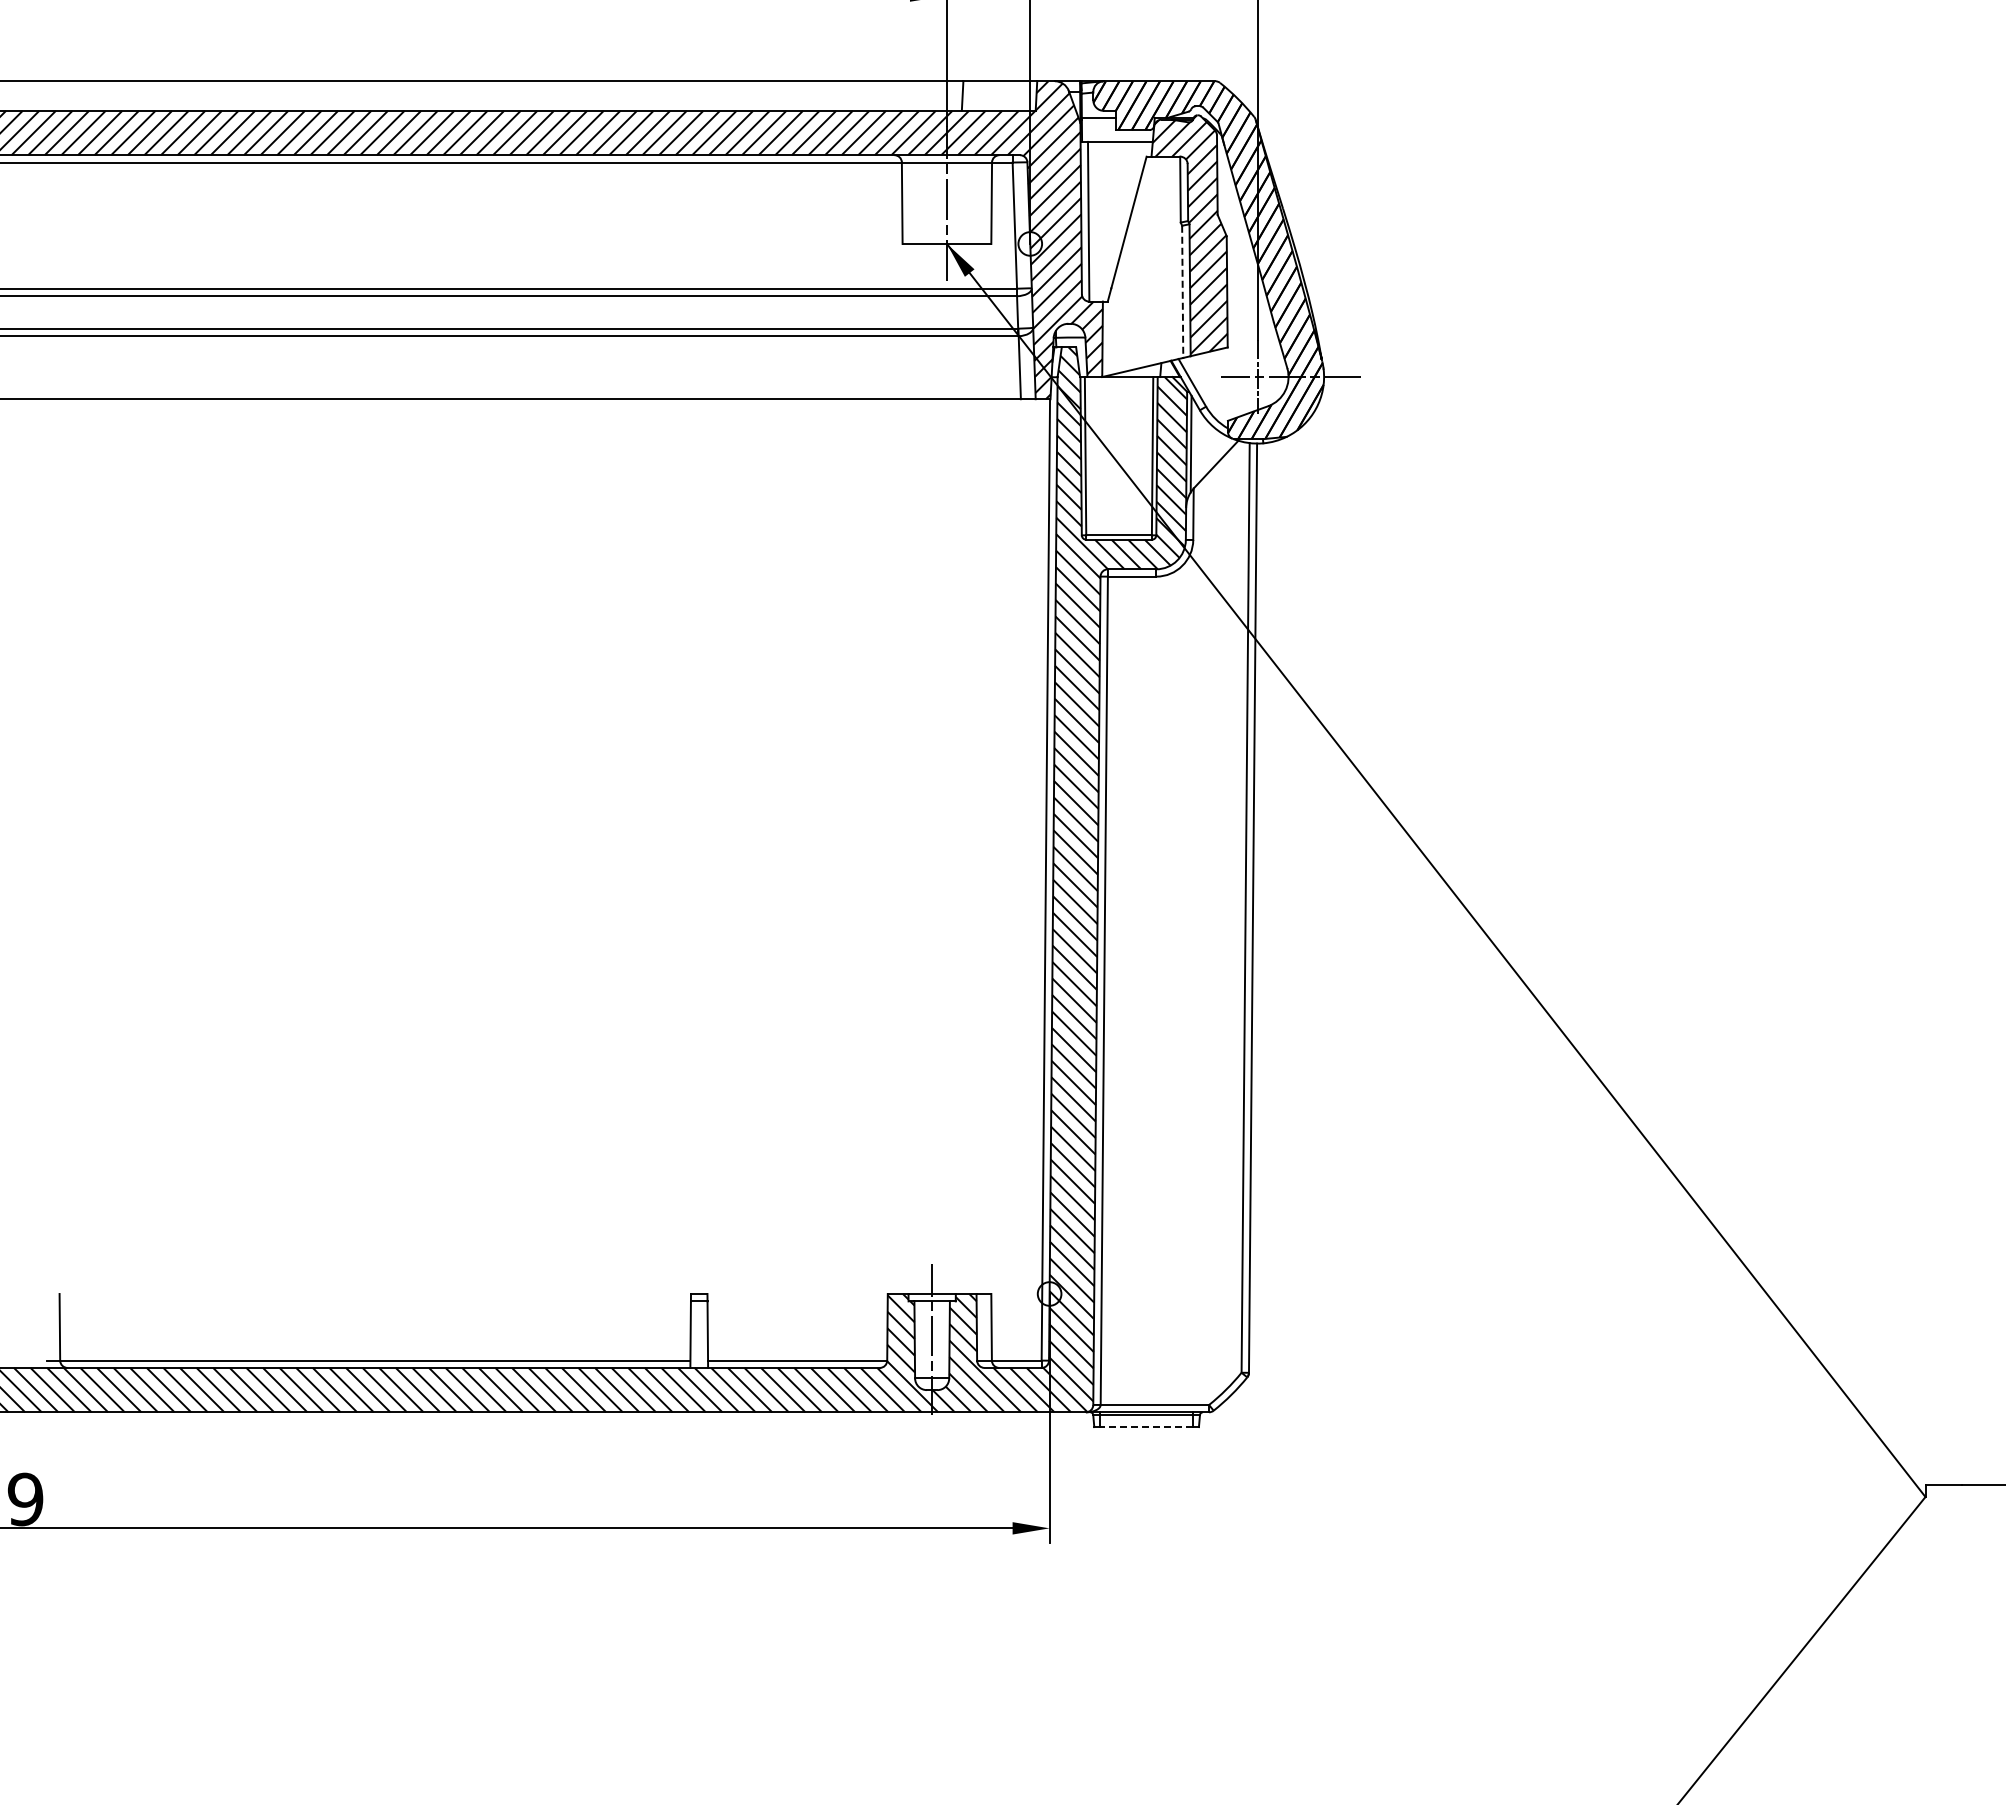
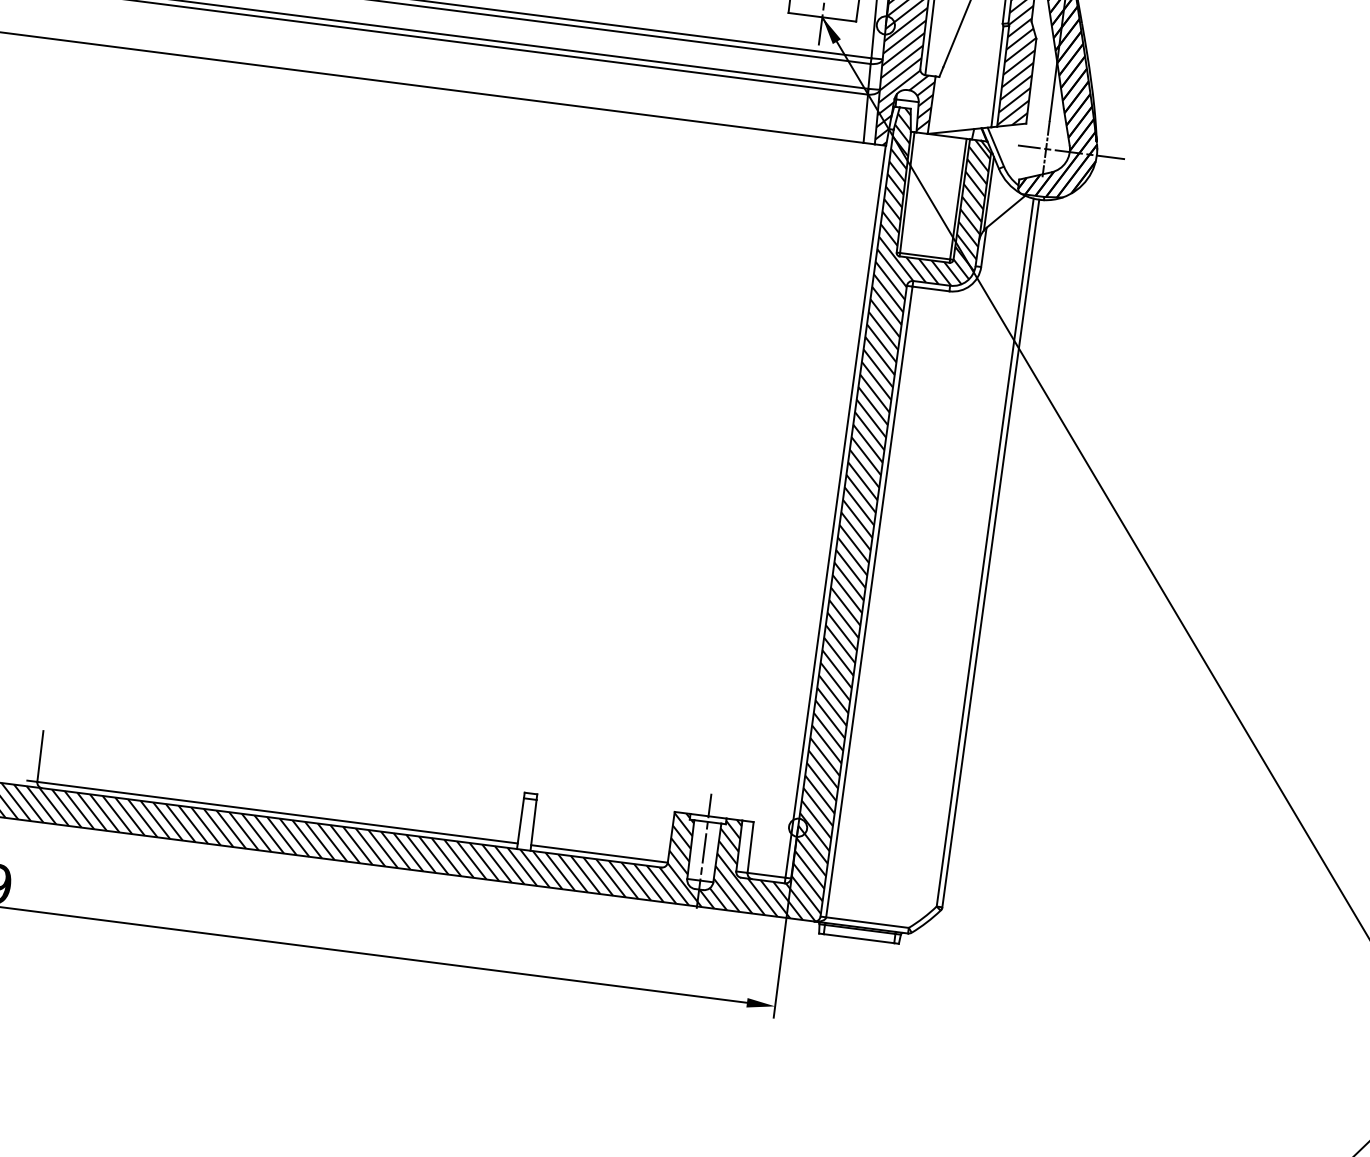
line: (1182, 292) -> (997, 77), dashed -> solid
line: (1146, 1427) -> (858, 938), dashed -> solid

